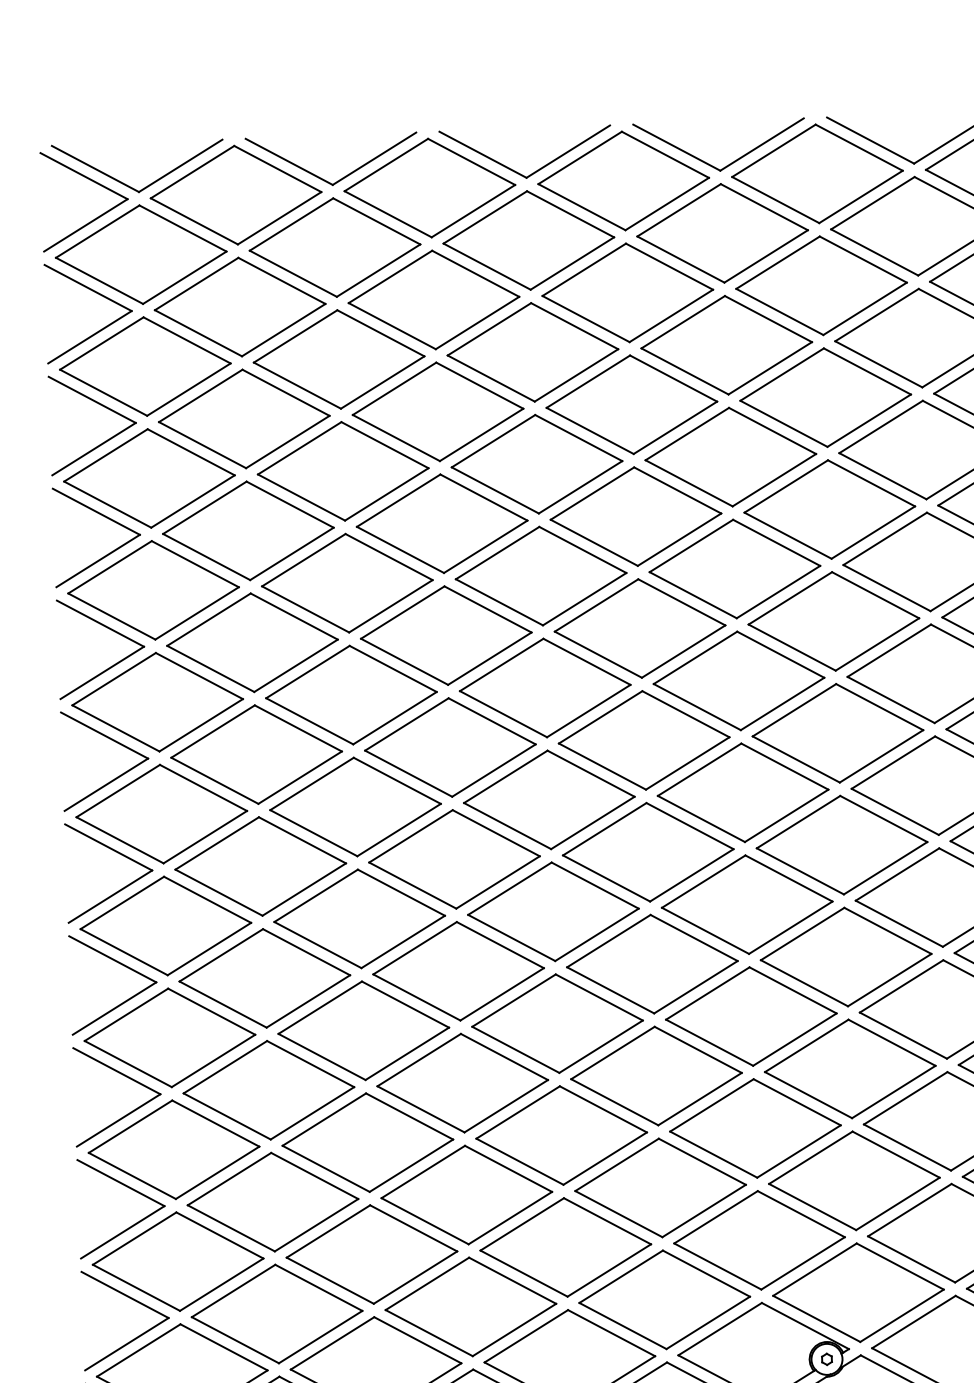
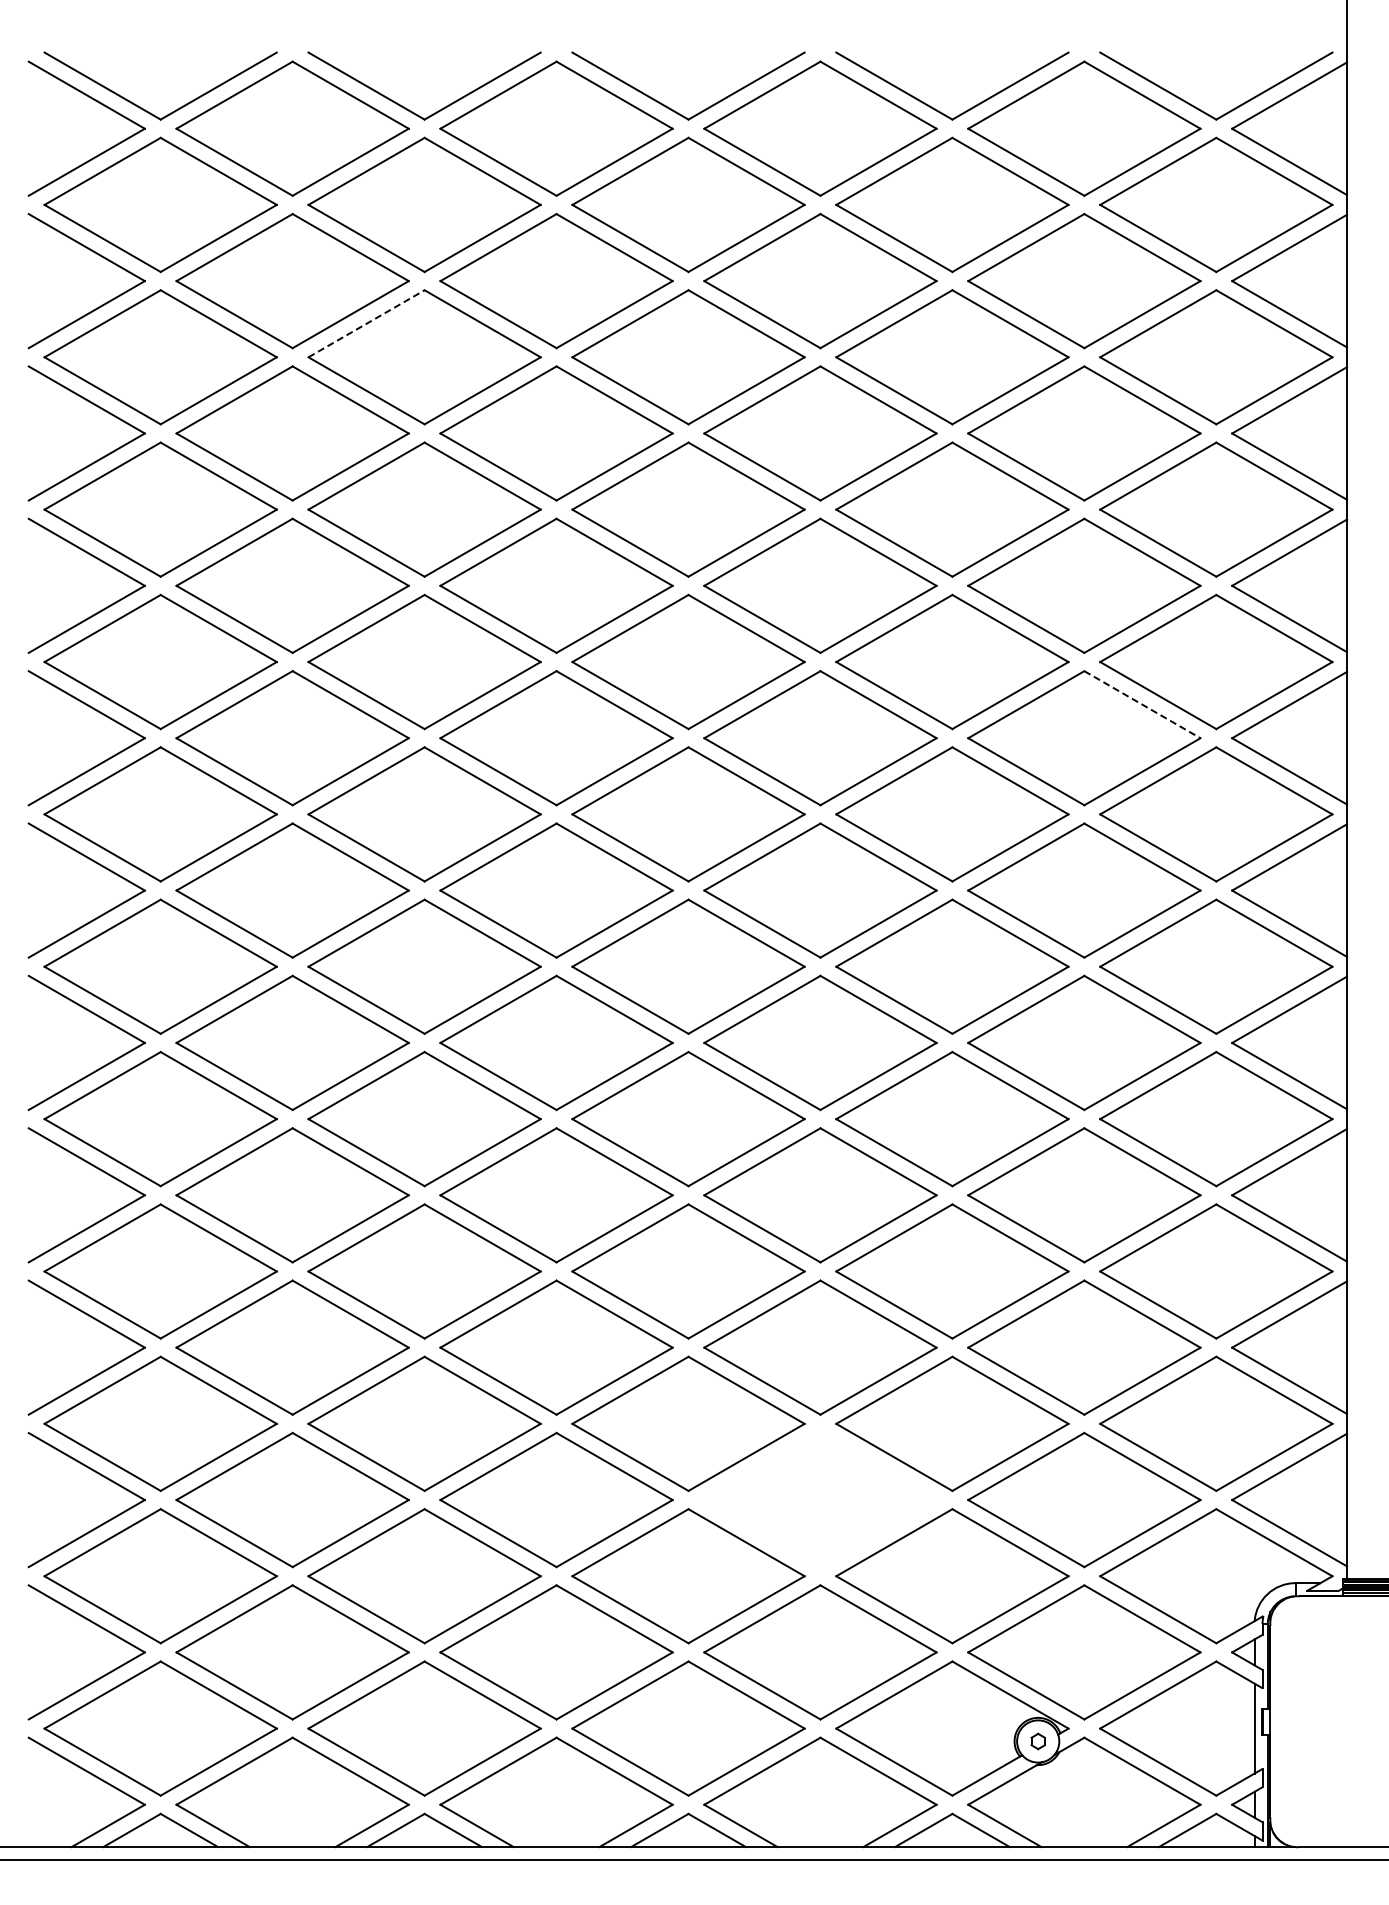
line: (295, 336) -> (366, 323), solid -> dashed
line: (875, 595) -> (1142, 704), solid -> dashed
part: (660, 1187) -> (820, 1499), removed

